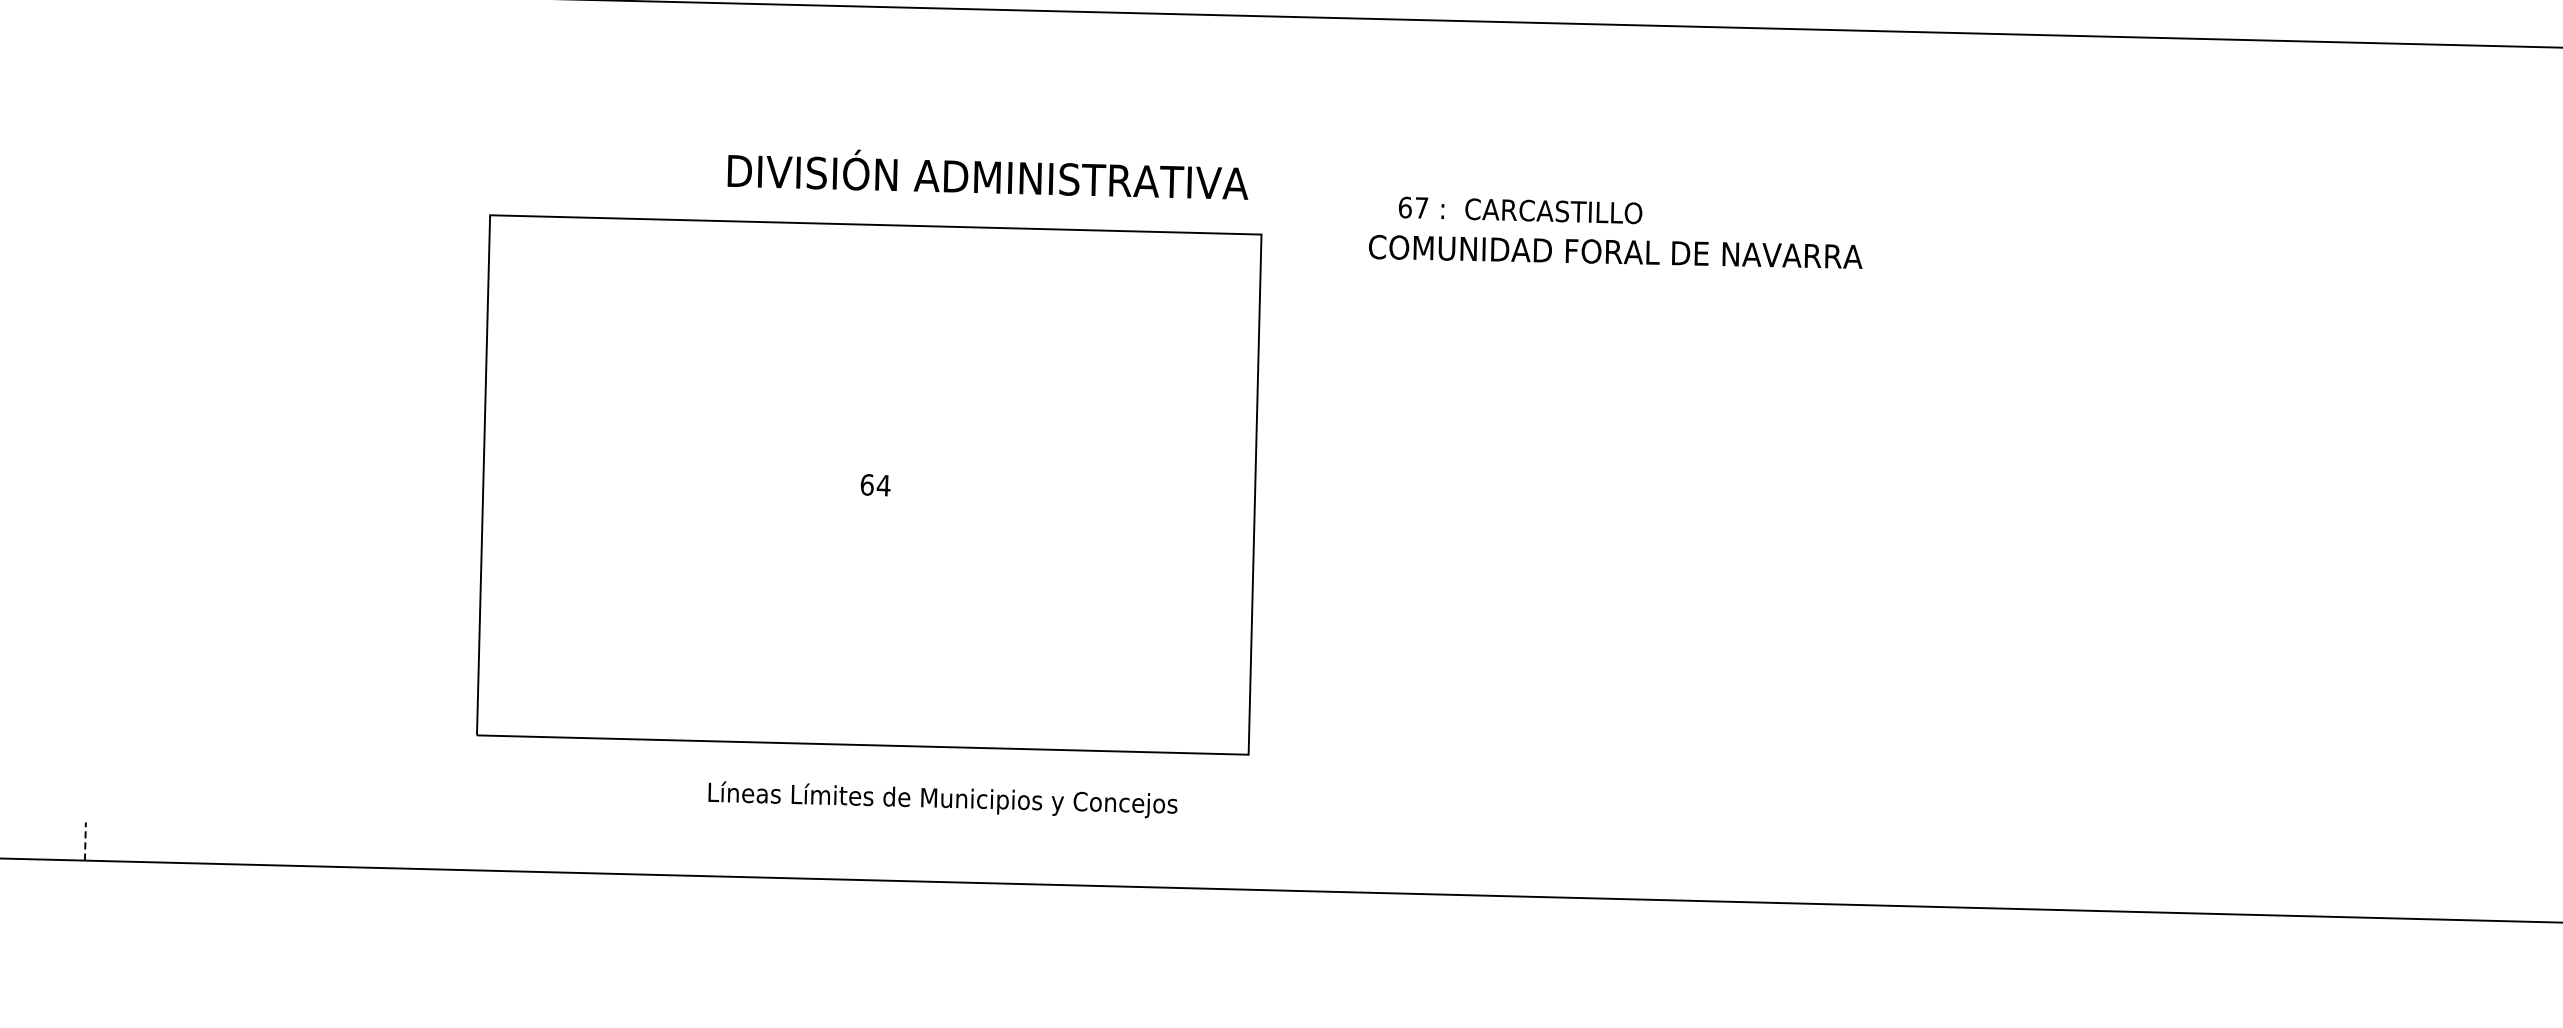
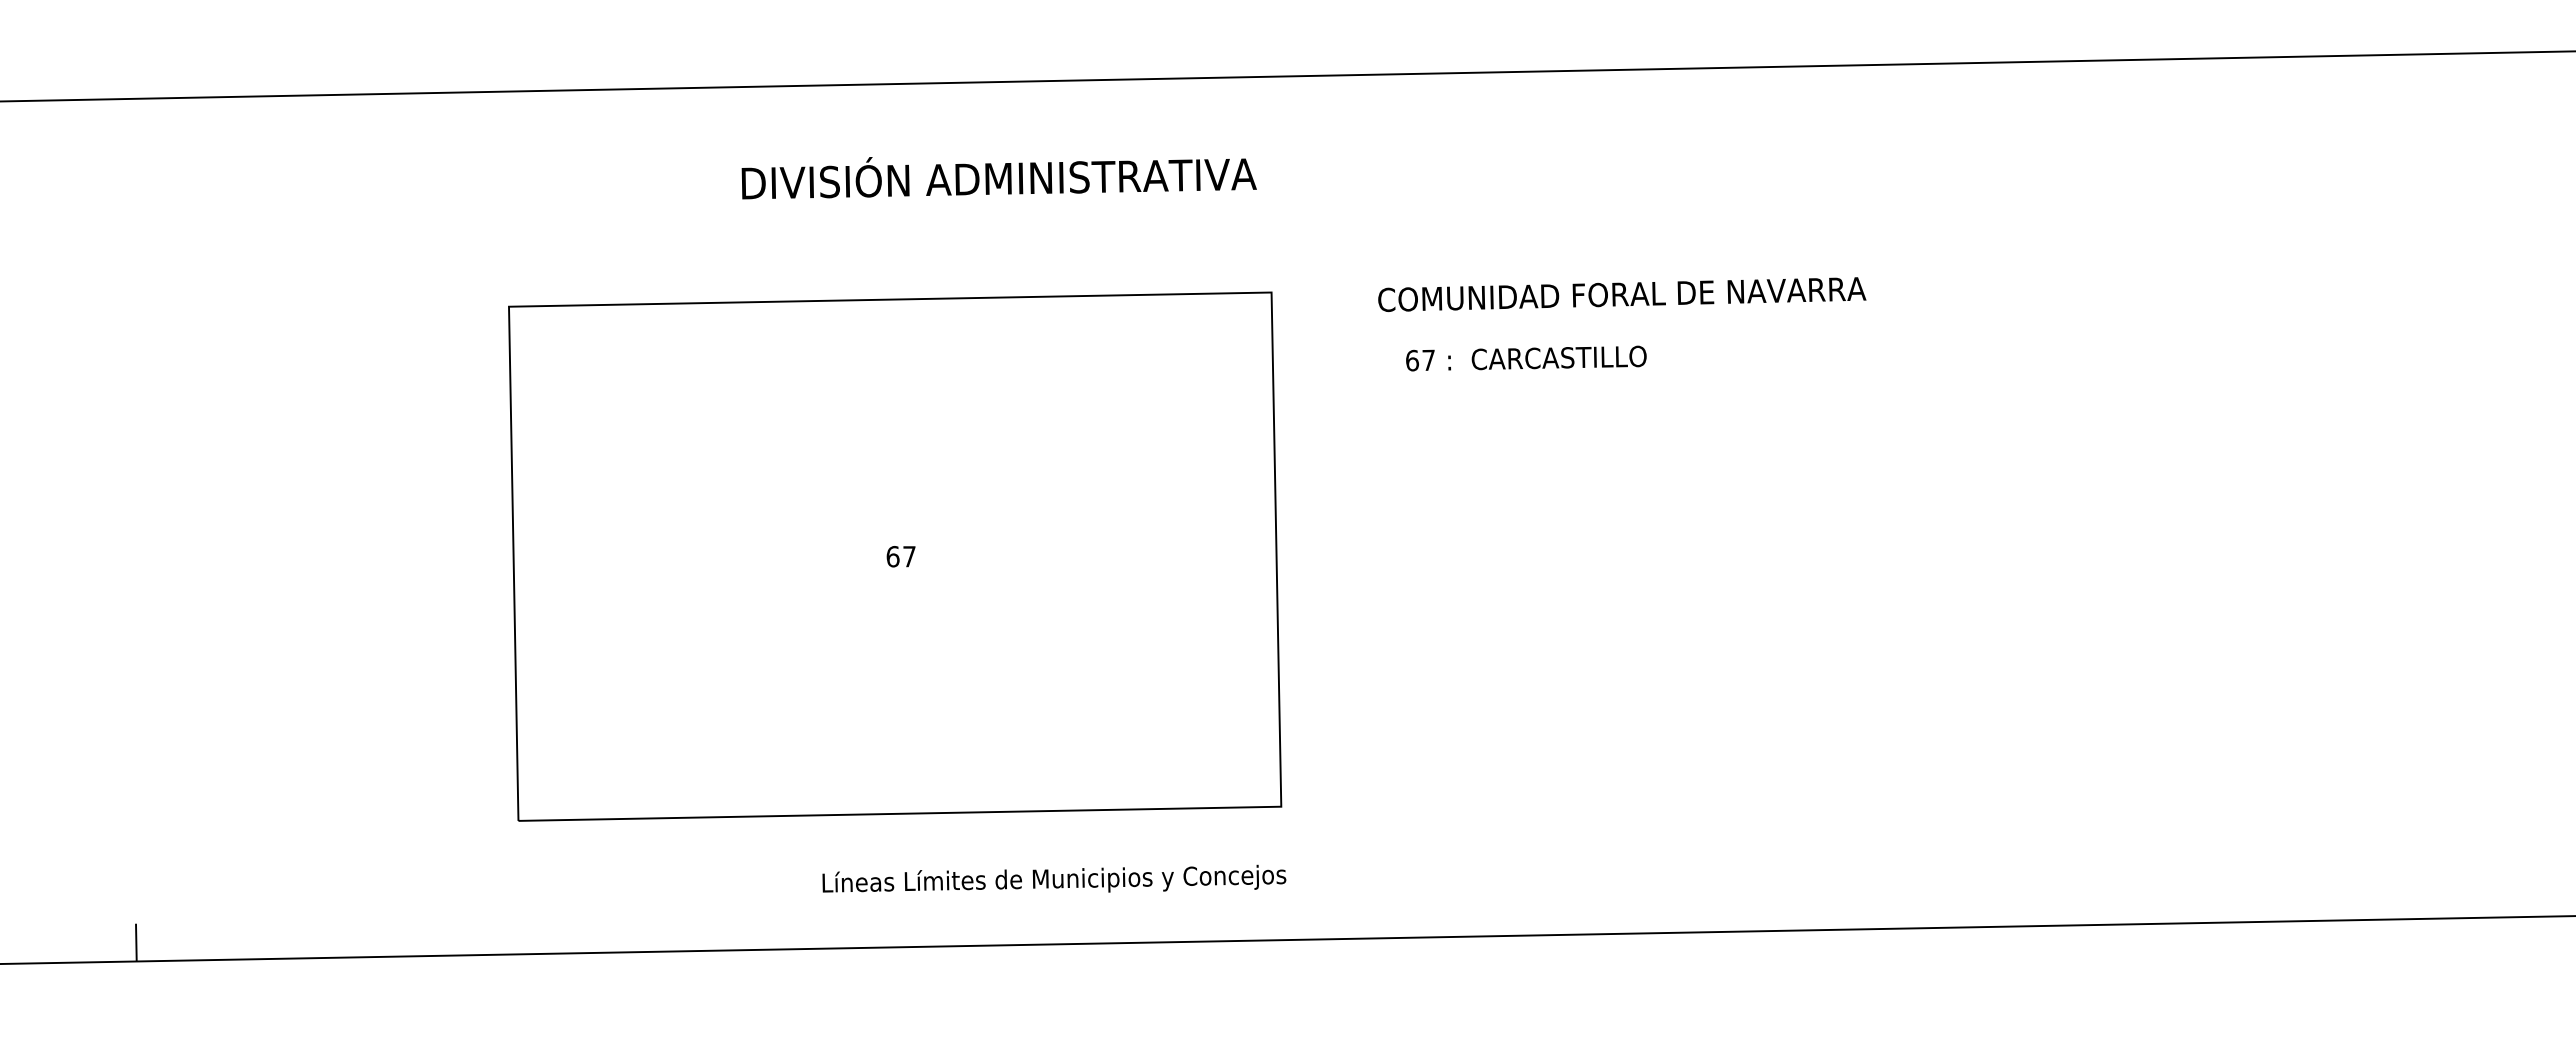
text: (987, 177) -> (998, 178), moved
text: (1520, 210) -> (1526, 358), moved
text: (883, 485) -> (909, 556), 64 -> 67
text: (943, 797) -> (1054, 878), moved
line: (85, 841) -> (136, 942), dashed -> solid

